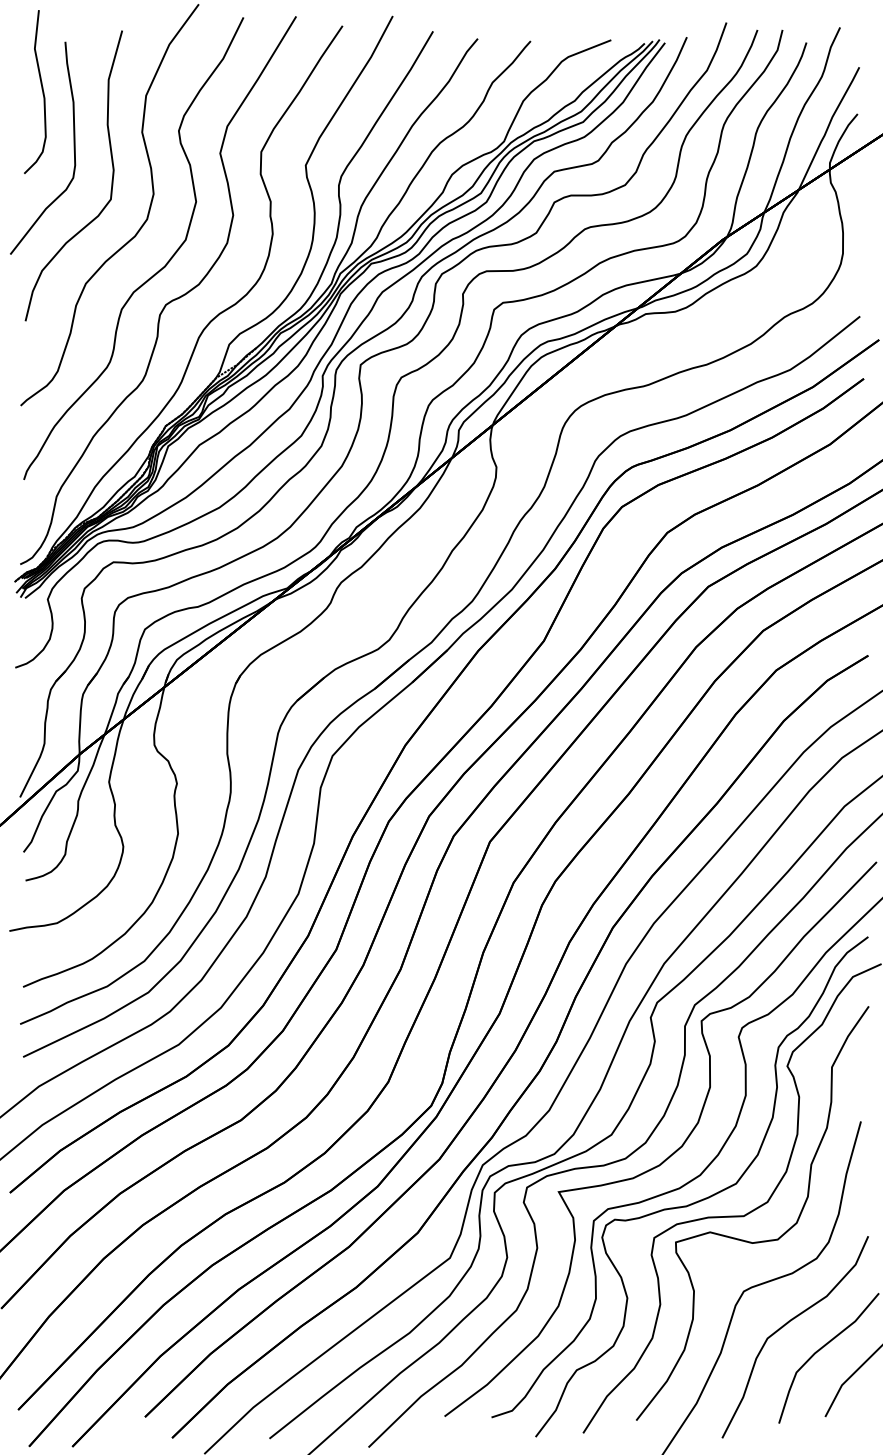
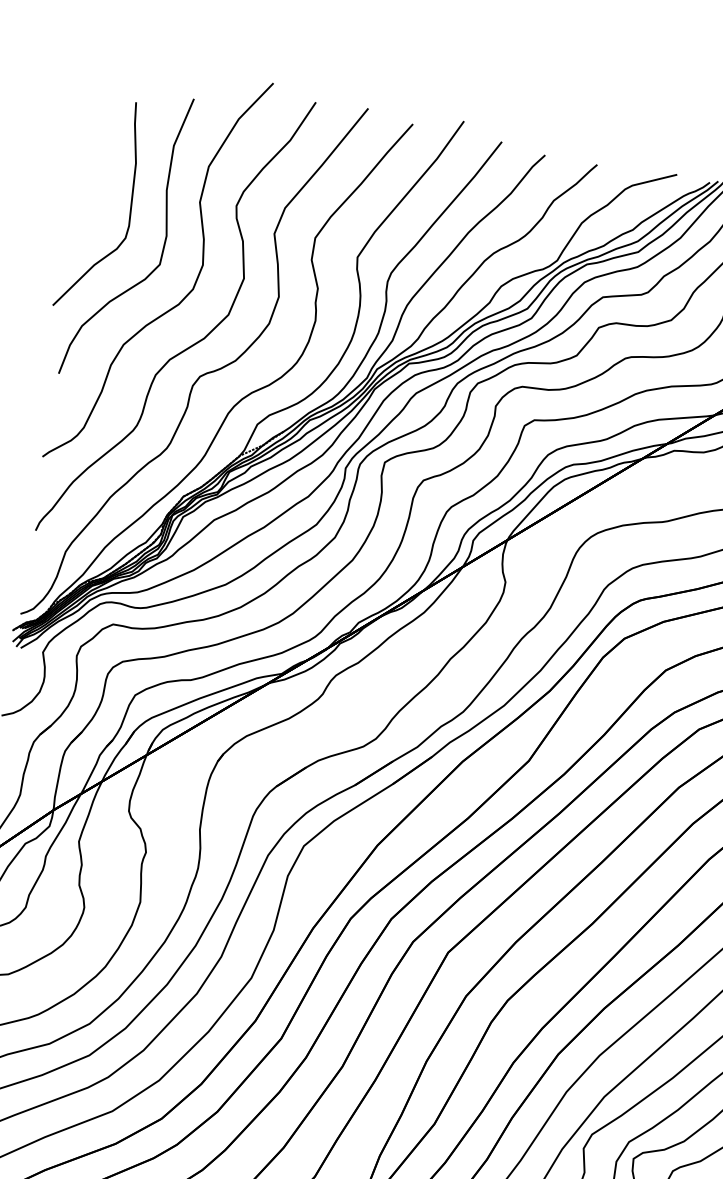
part: (41, 89) -> (106, 146), removed

